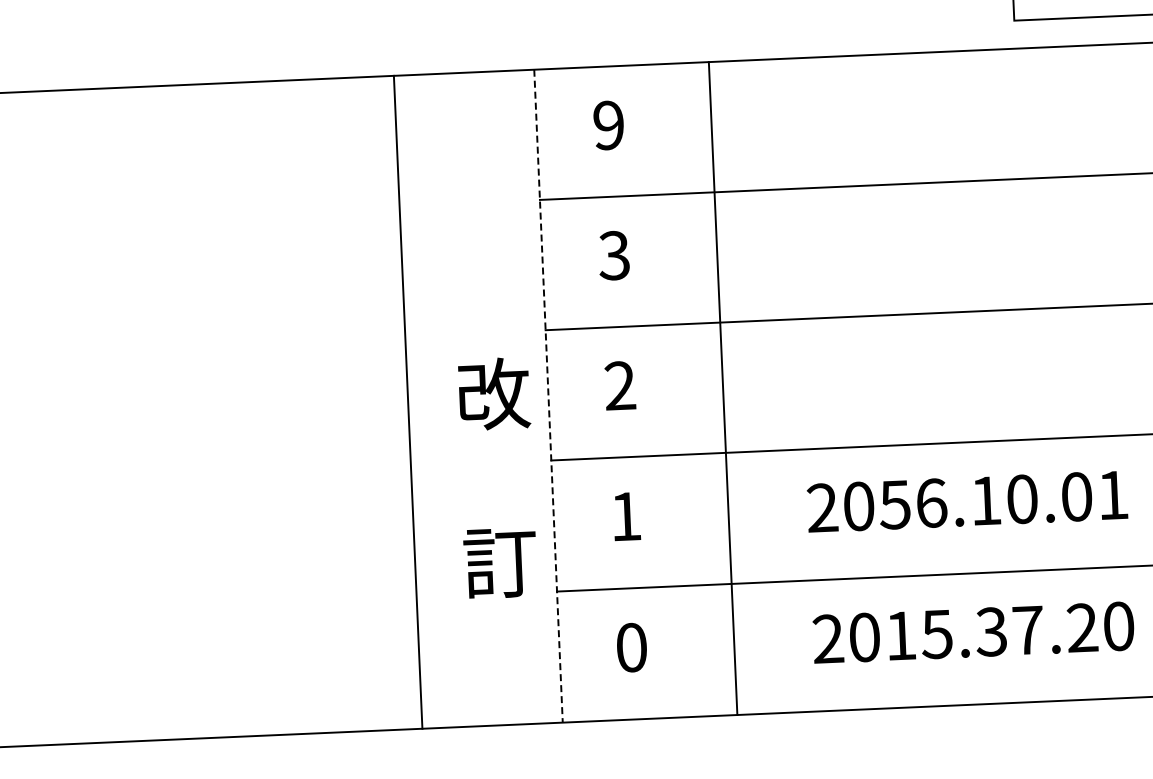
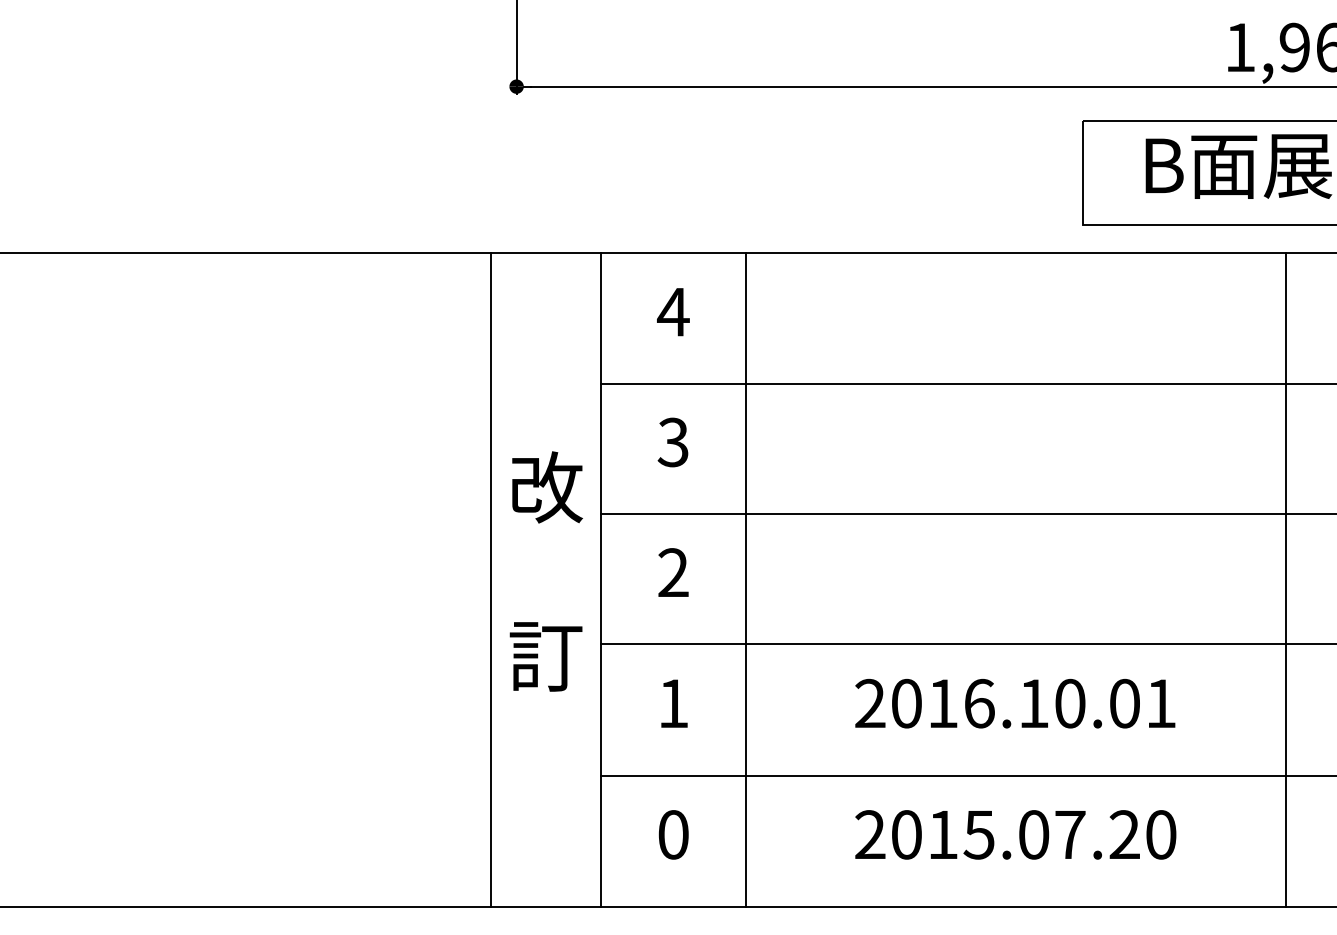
text: (608, 124) -> (673, 311), 9 -> 4
line: (723, 388) -> (746, 579), moved
line: (548, 395) -> (601, 579), dashed -> solid
line: (407, 401) -> (490, 579), moved
text: (496, 478) -> (545, 571), moved
text: (894, 504) -> (942, 703), 2056.10.01 -> 2016.10.01
text: (991, 631) -> (1033, 834), 2015.37.20 -> 2015.07.20

